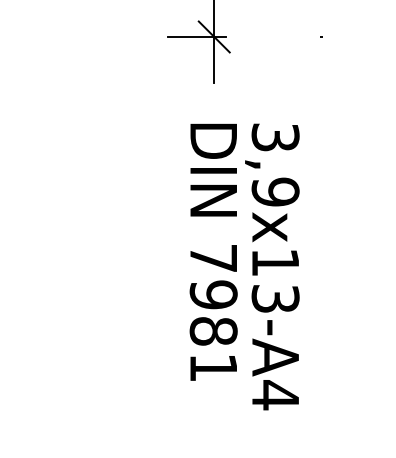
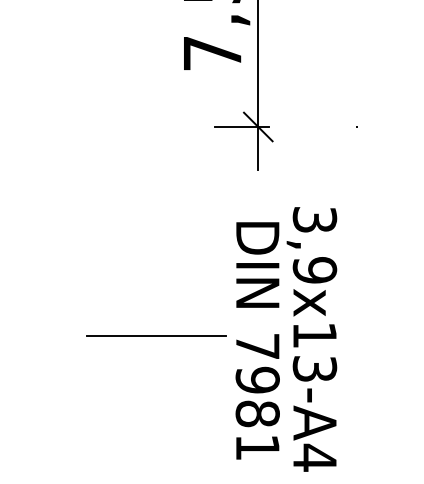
text: (213, 251) -> (257, 340), moved
line: (102, 262) -> (155, 335), added

